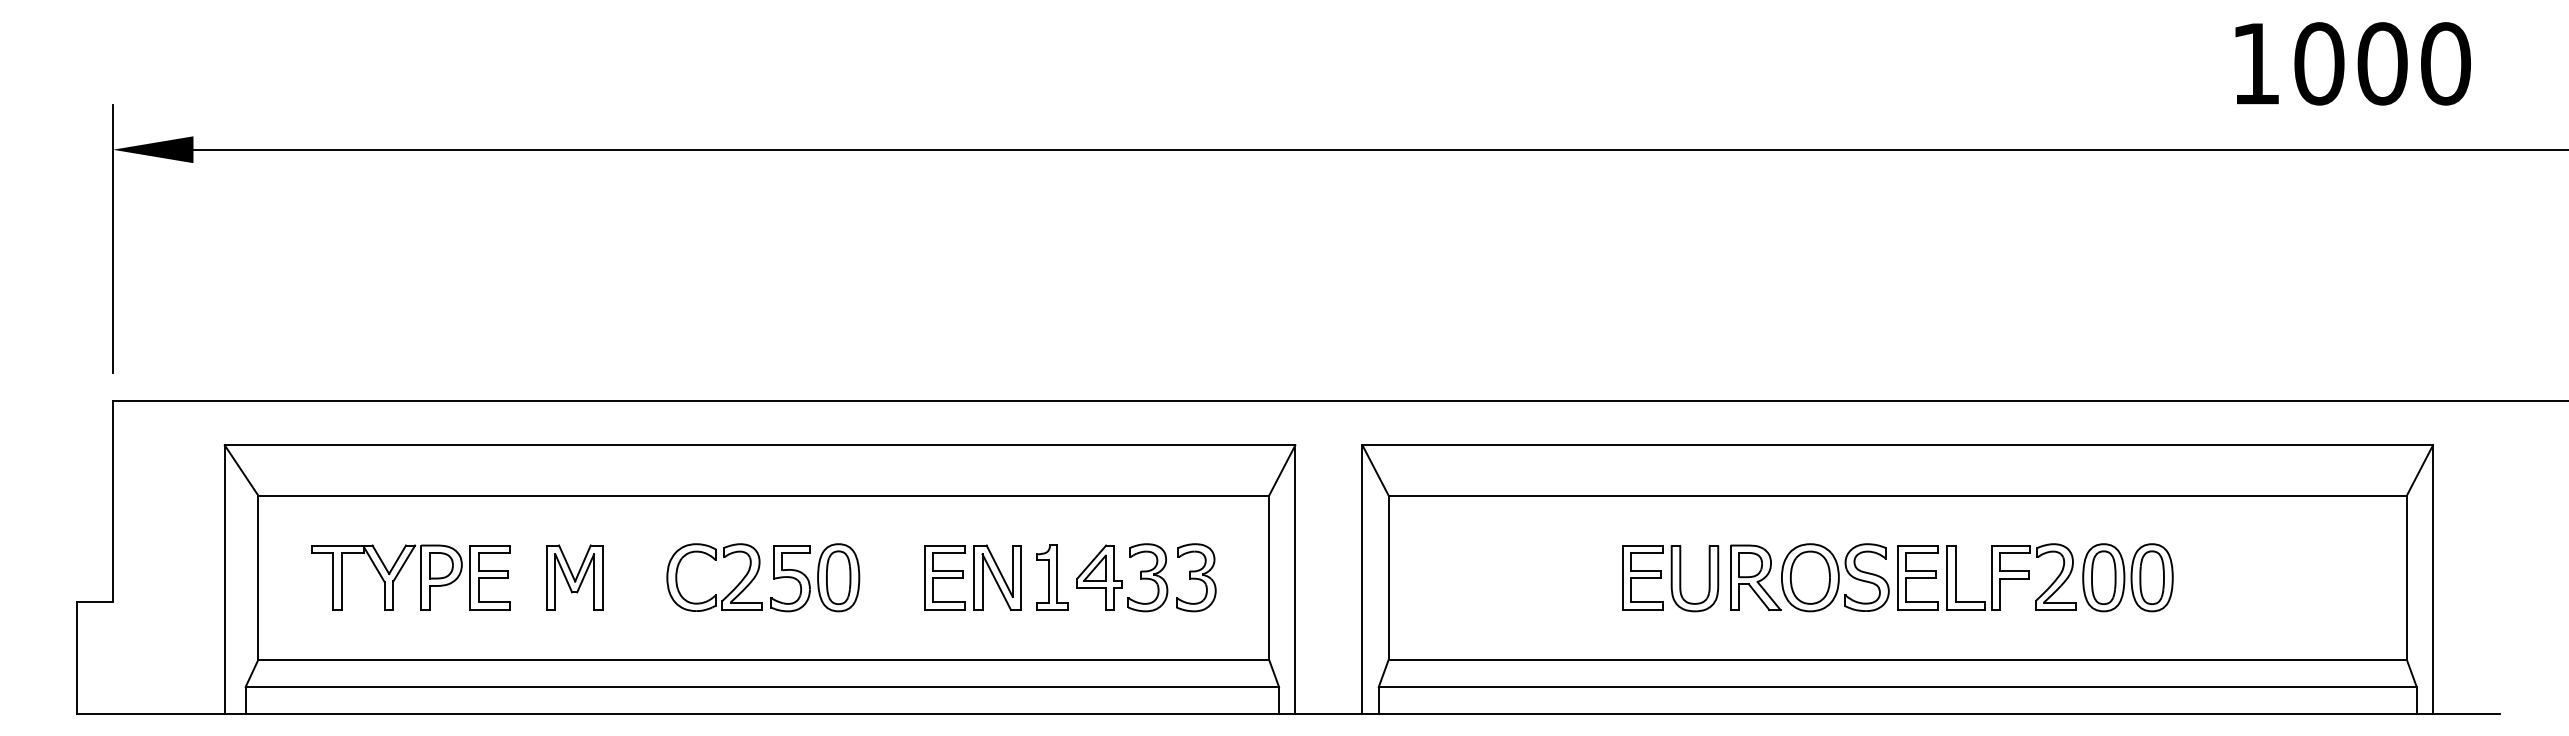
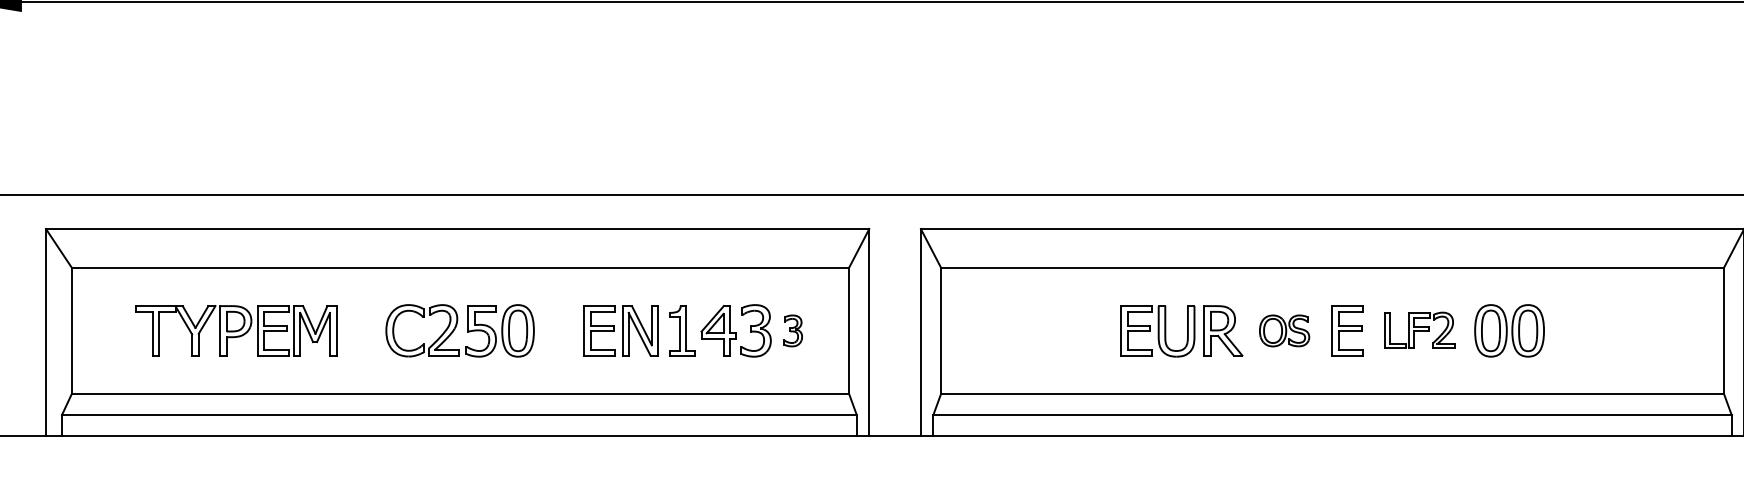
part: (2011, 576) -> (1420, 329), size x0.7
part: (420, 577) -> (219, 330), moved
part: (1196, 577) -> (793, 330), size x0.6
part: (1835, 577) -> (1284, 330), size x0.6

